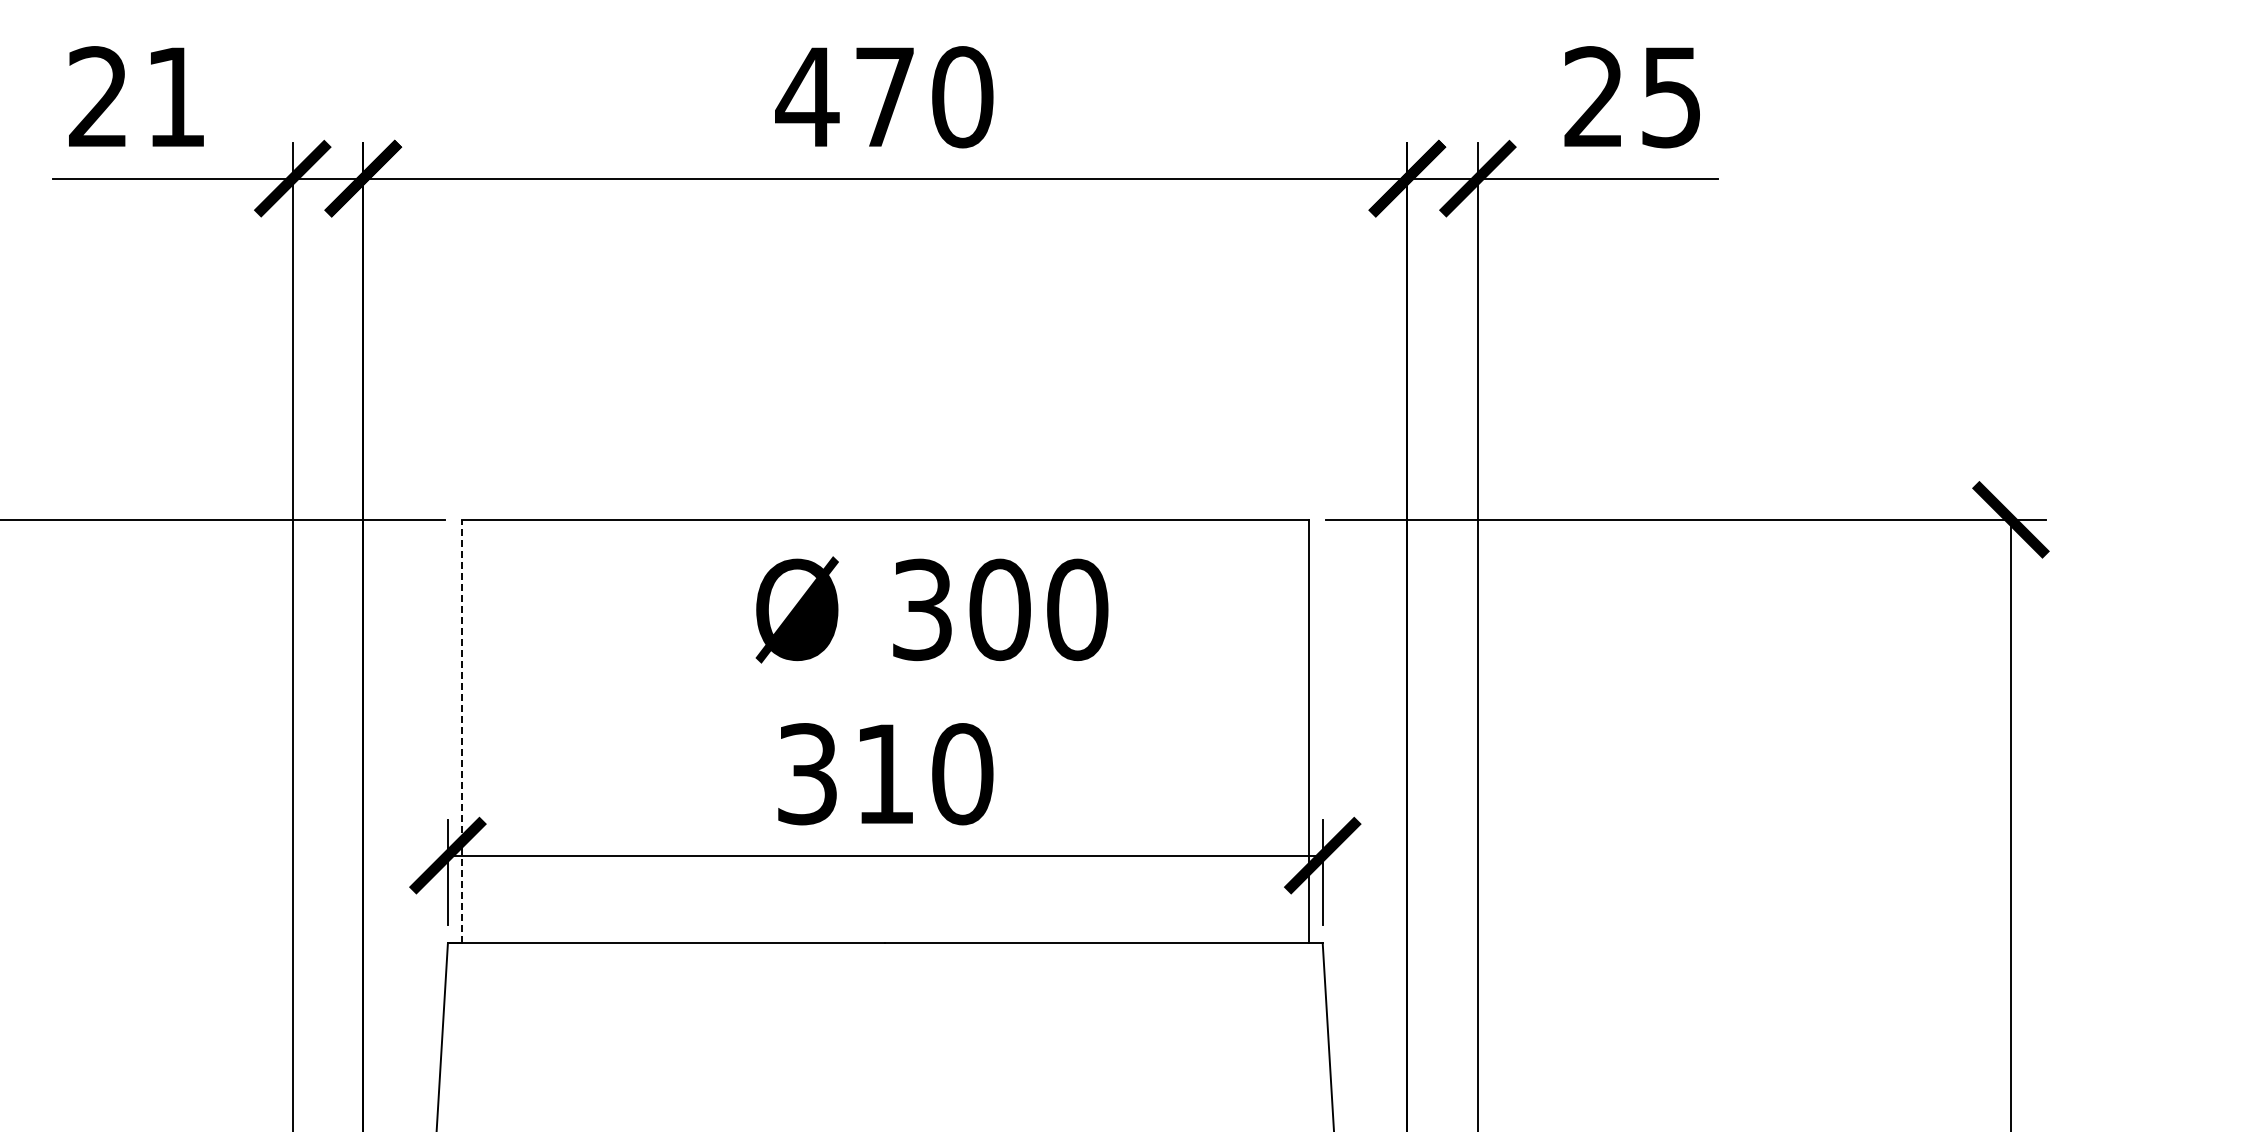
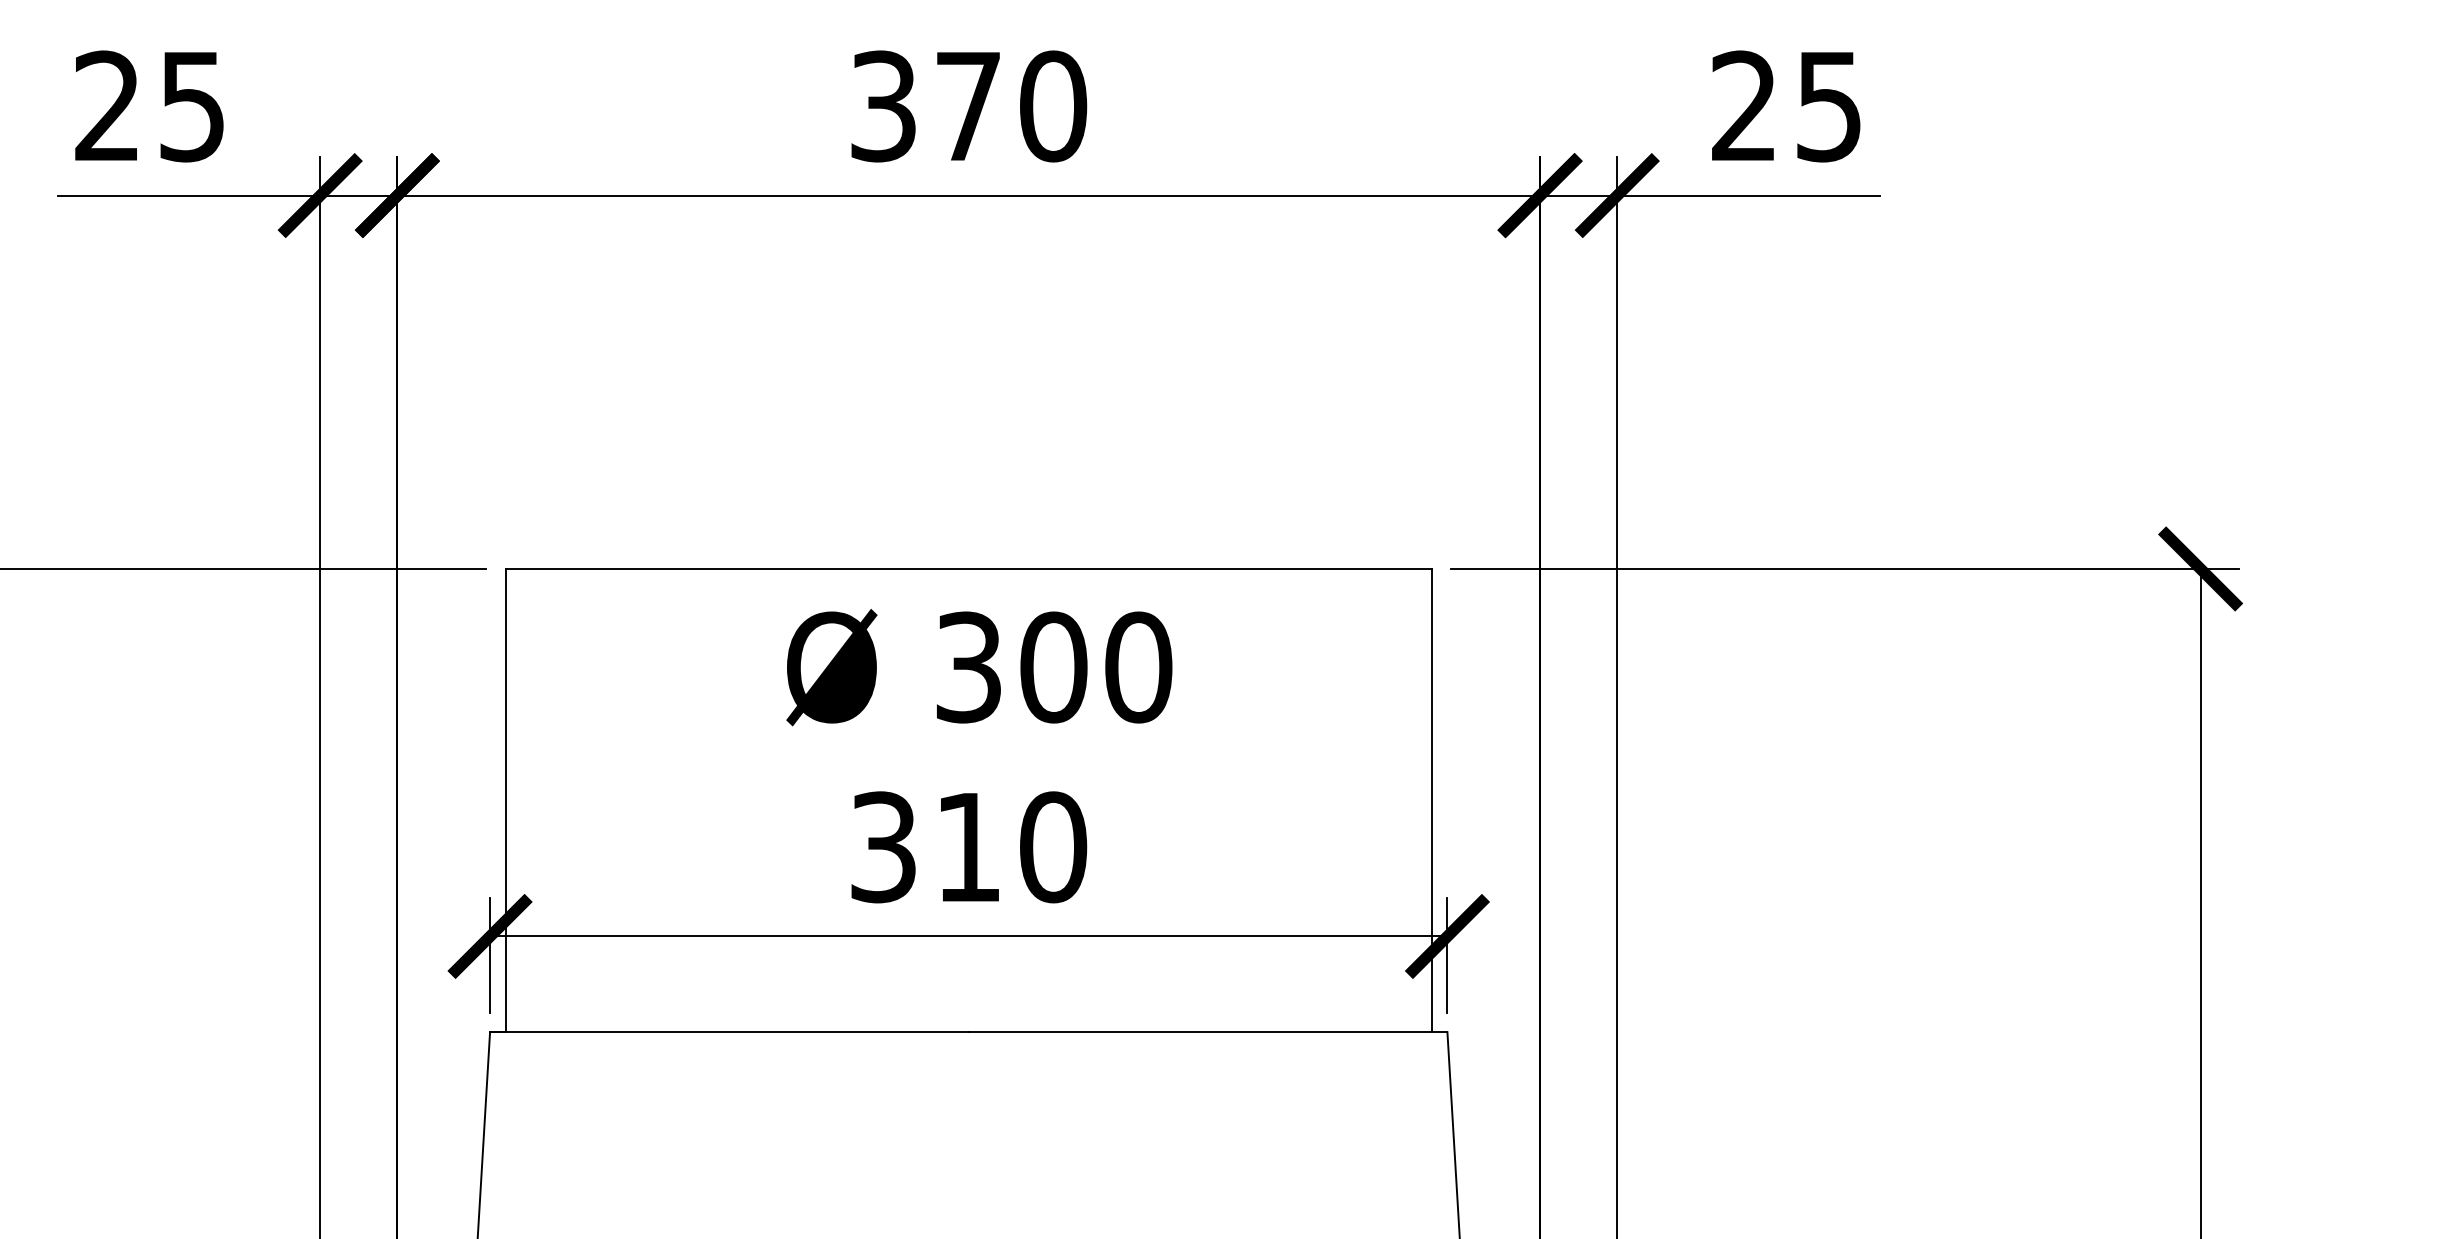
text: (175, 97) -> (191, 106), 21 -> 25
text: (807, 97) -> (883, 106), 470 -> 370
text: (931, 609) -> (978, 667), moved
line: (462, 731) -> (506, 800), dashed -> solid

